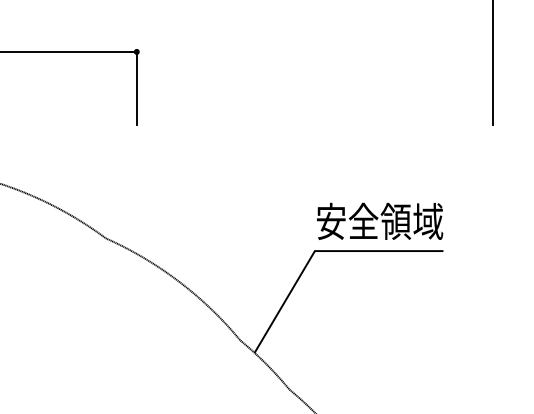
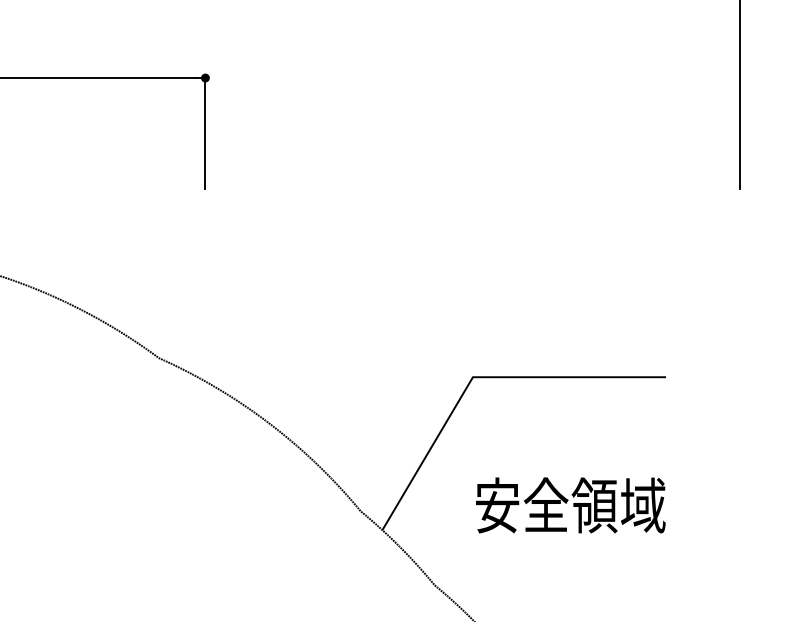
text: (380, 220) -> (571, 504), moved

